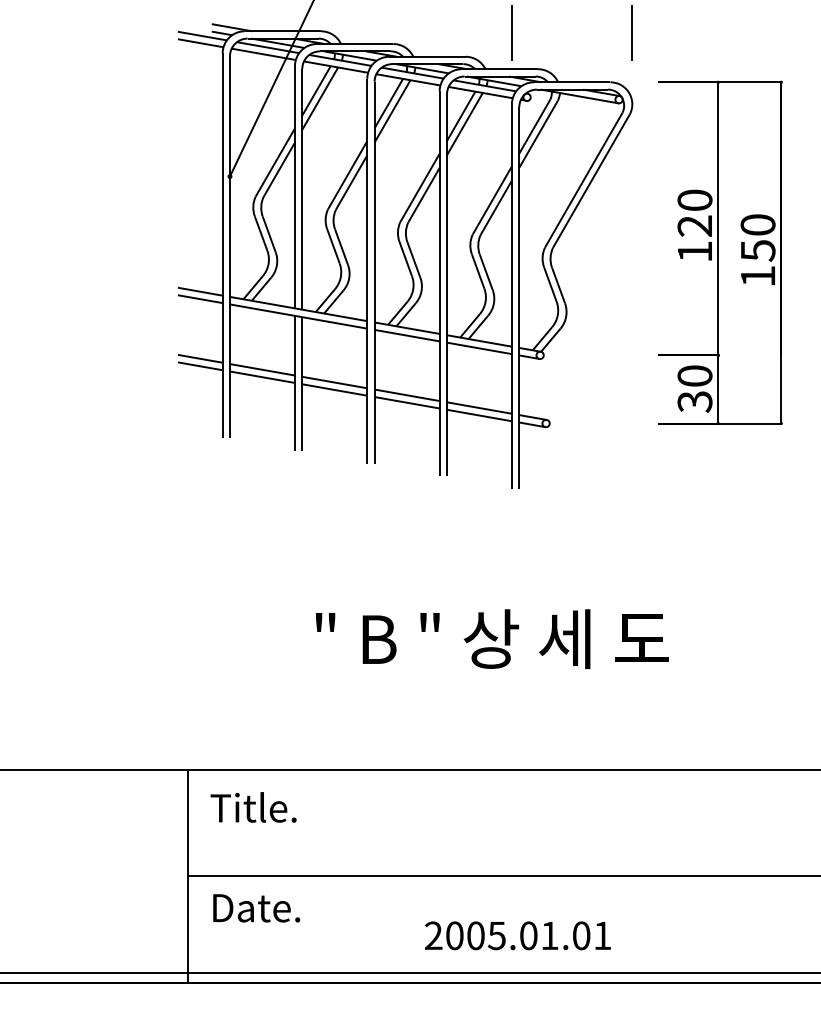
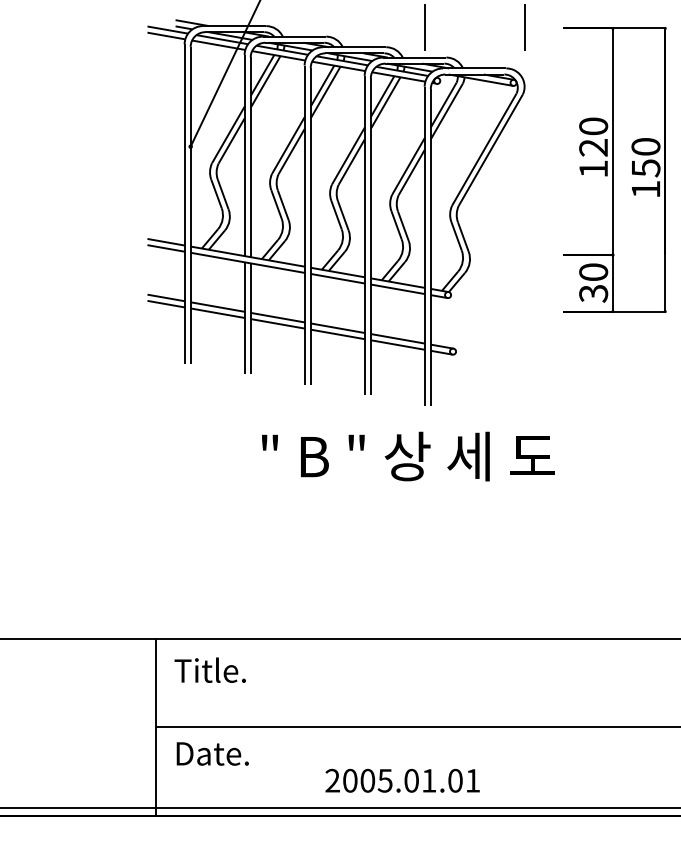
part: (720, 252) -> (614, 169), moved
text: (492, 639) -> (408, 456), moved
text: (517, 935) -> (402, 780), moved

